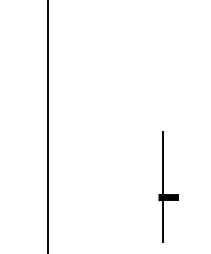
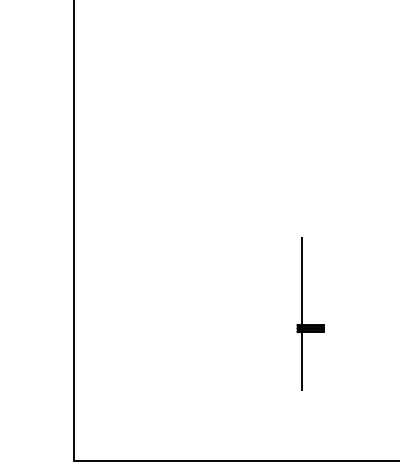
part: (168, 186) -> (309, 313), size x0.7

